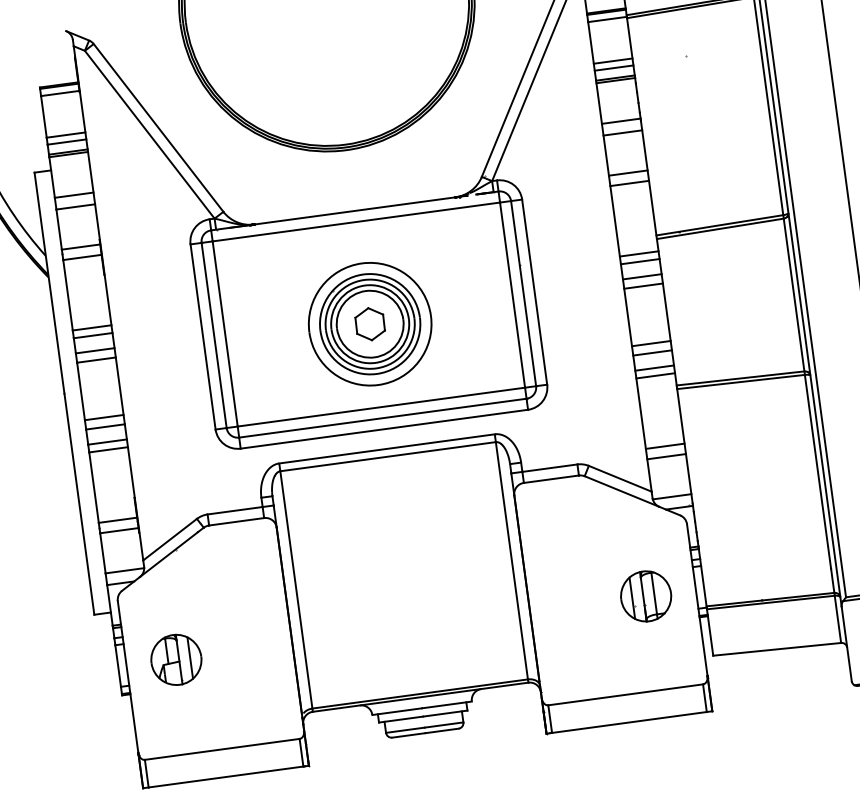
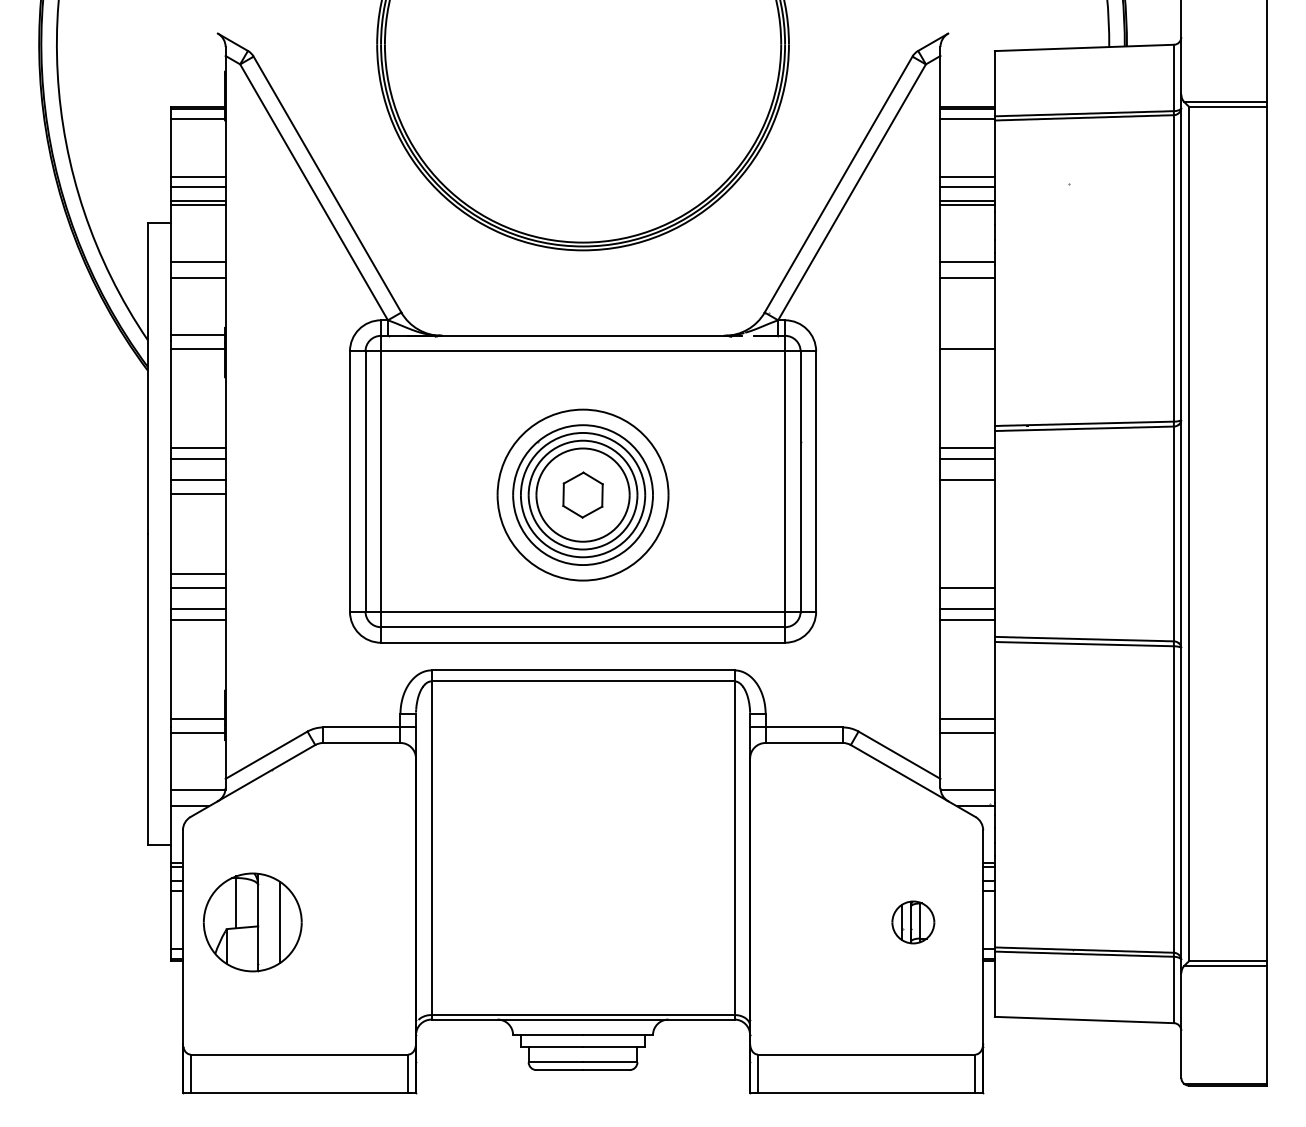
line: (628, 173) -> (967, 334), removed
line: (643, 286) -> (967, 493), removed
line: (651, 343) -> (967, 574), removed
part: (646, 596) -> (913, 922), size x0.6
part: (176, 659) -> (252, 922), size x1.4

